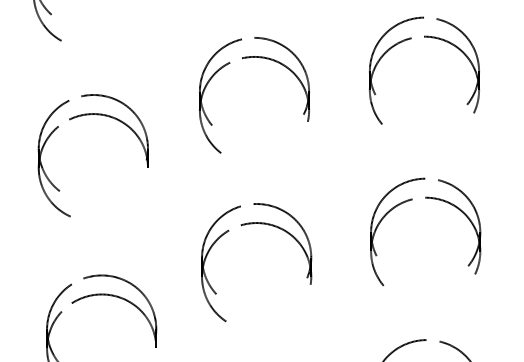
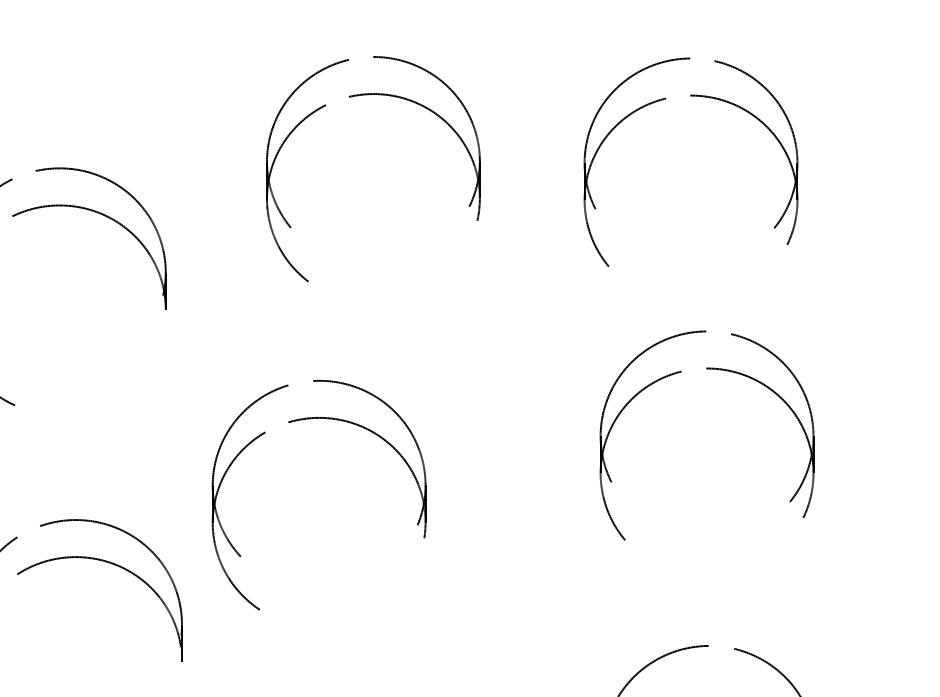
part: (432, 38) -> (706, 99), moved
part: (252, 224) -> (311, 420), moved

